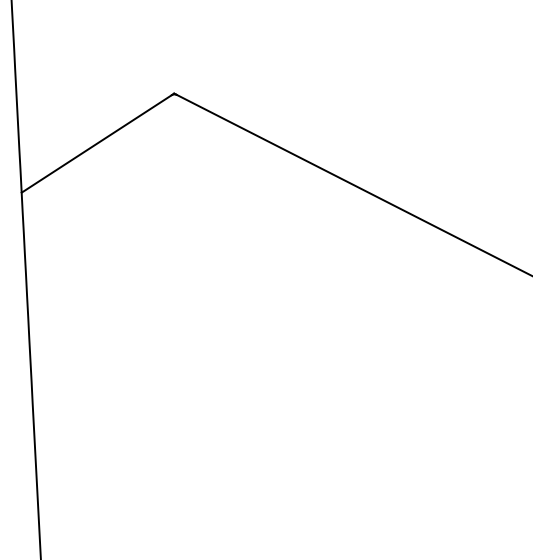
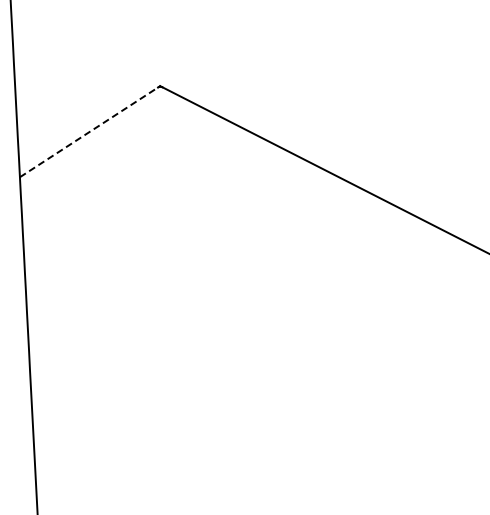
line: (97, 144) -> (89, 132), solid -> dashed

